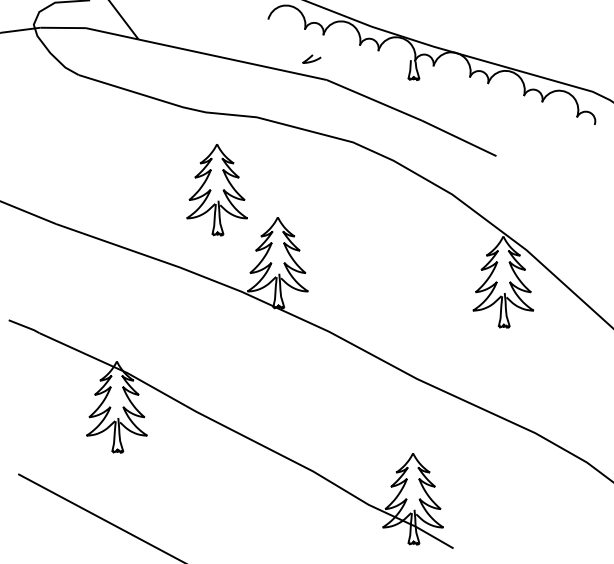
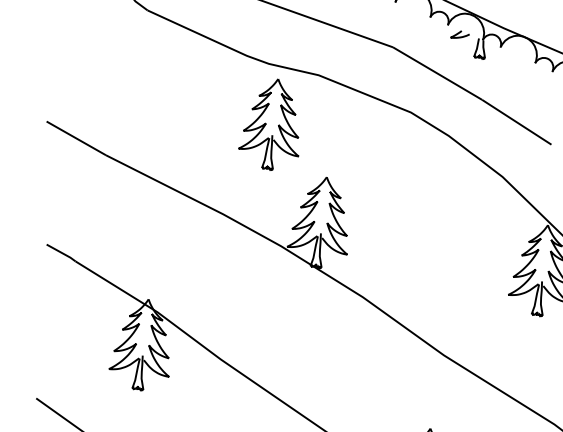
curve: (311, 57) -> (460, 33), moved
part: (216, 190) -> (271, 124), moved

